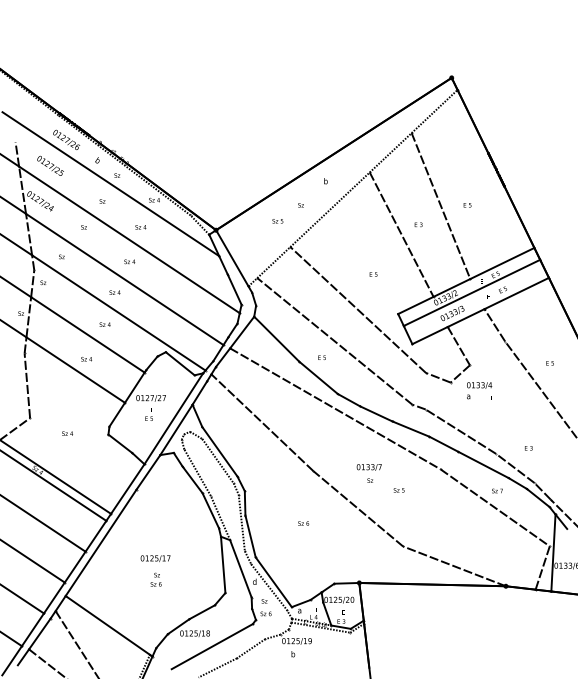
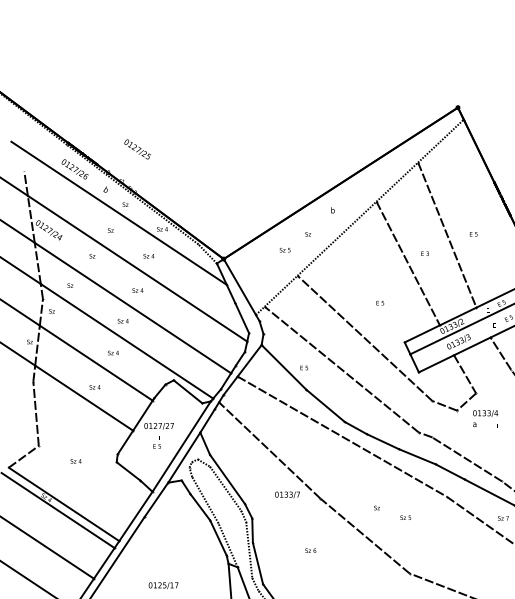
text: (50, 165) -> (137, 149), moved
text: (321, 357) -> (303, 367), moved
text: (368, 467) -> (286, 494), moved

